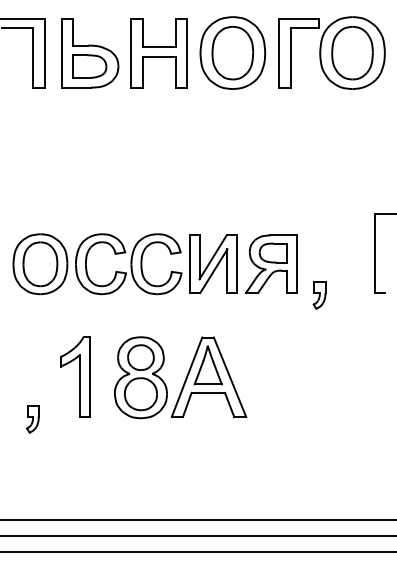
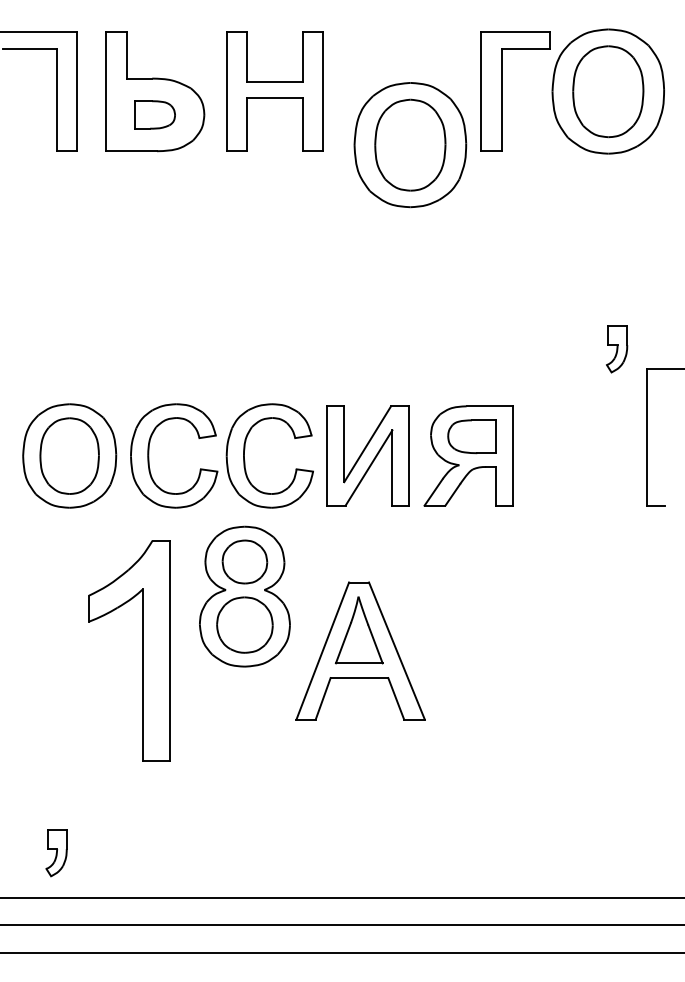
part: (232, 52) -> (409, 144), moved
part: (89, 66) -> (154, 114), size x0.7
part: (319, 295) -> (616, 349), moved
part: (75, 376) -> (130, 649), size x1.6
part: (140, 377) -> (244, 596), moved
part: (32, 419) -> (56, 853), moved

